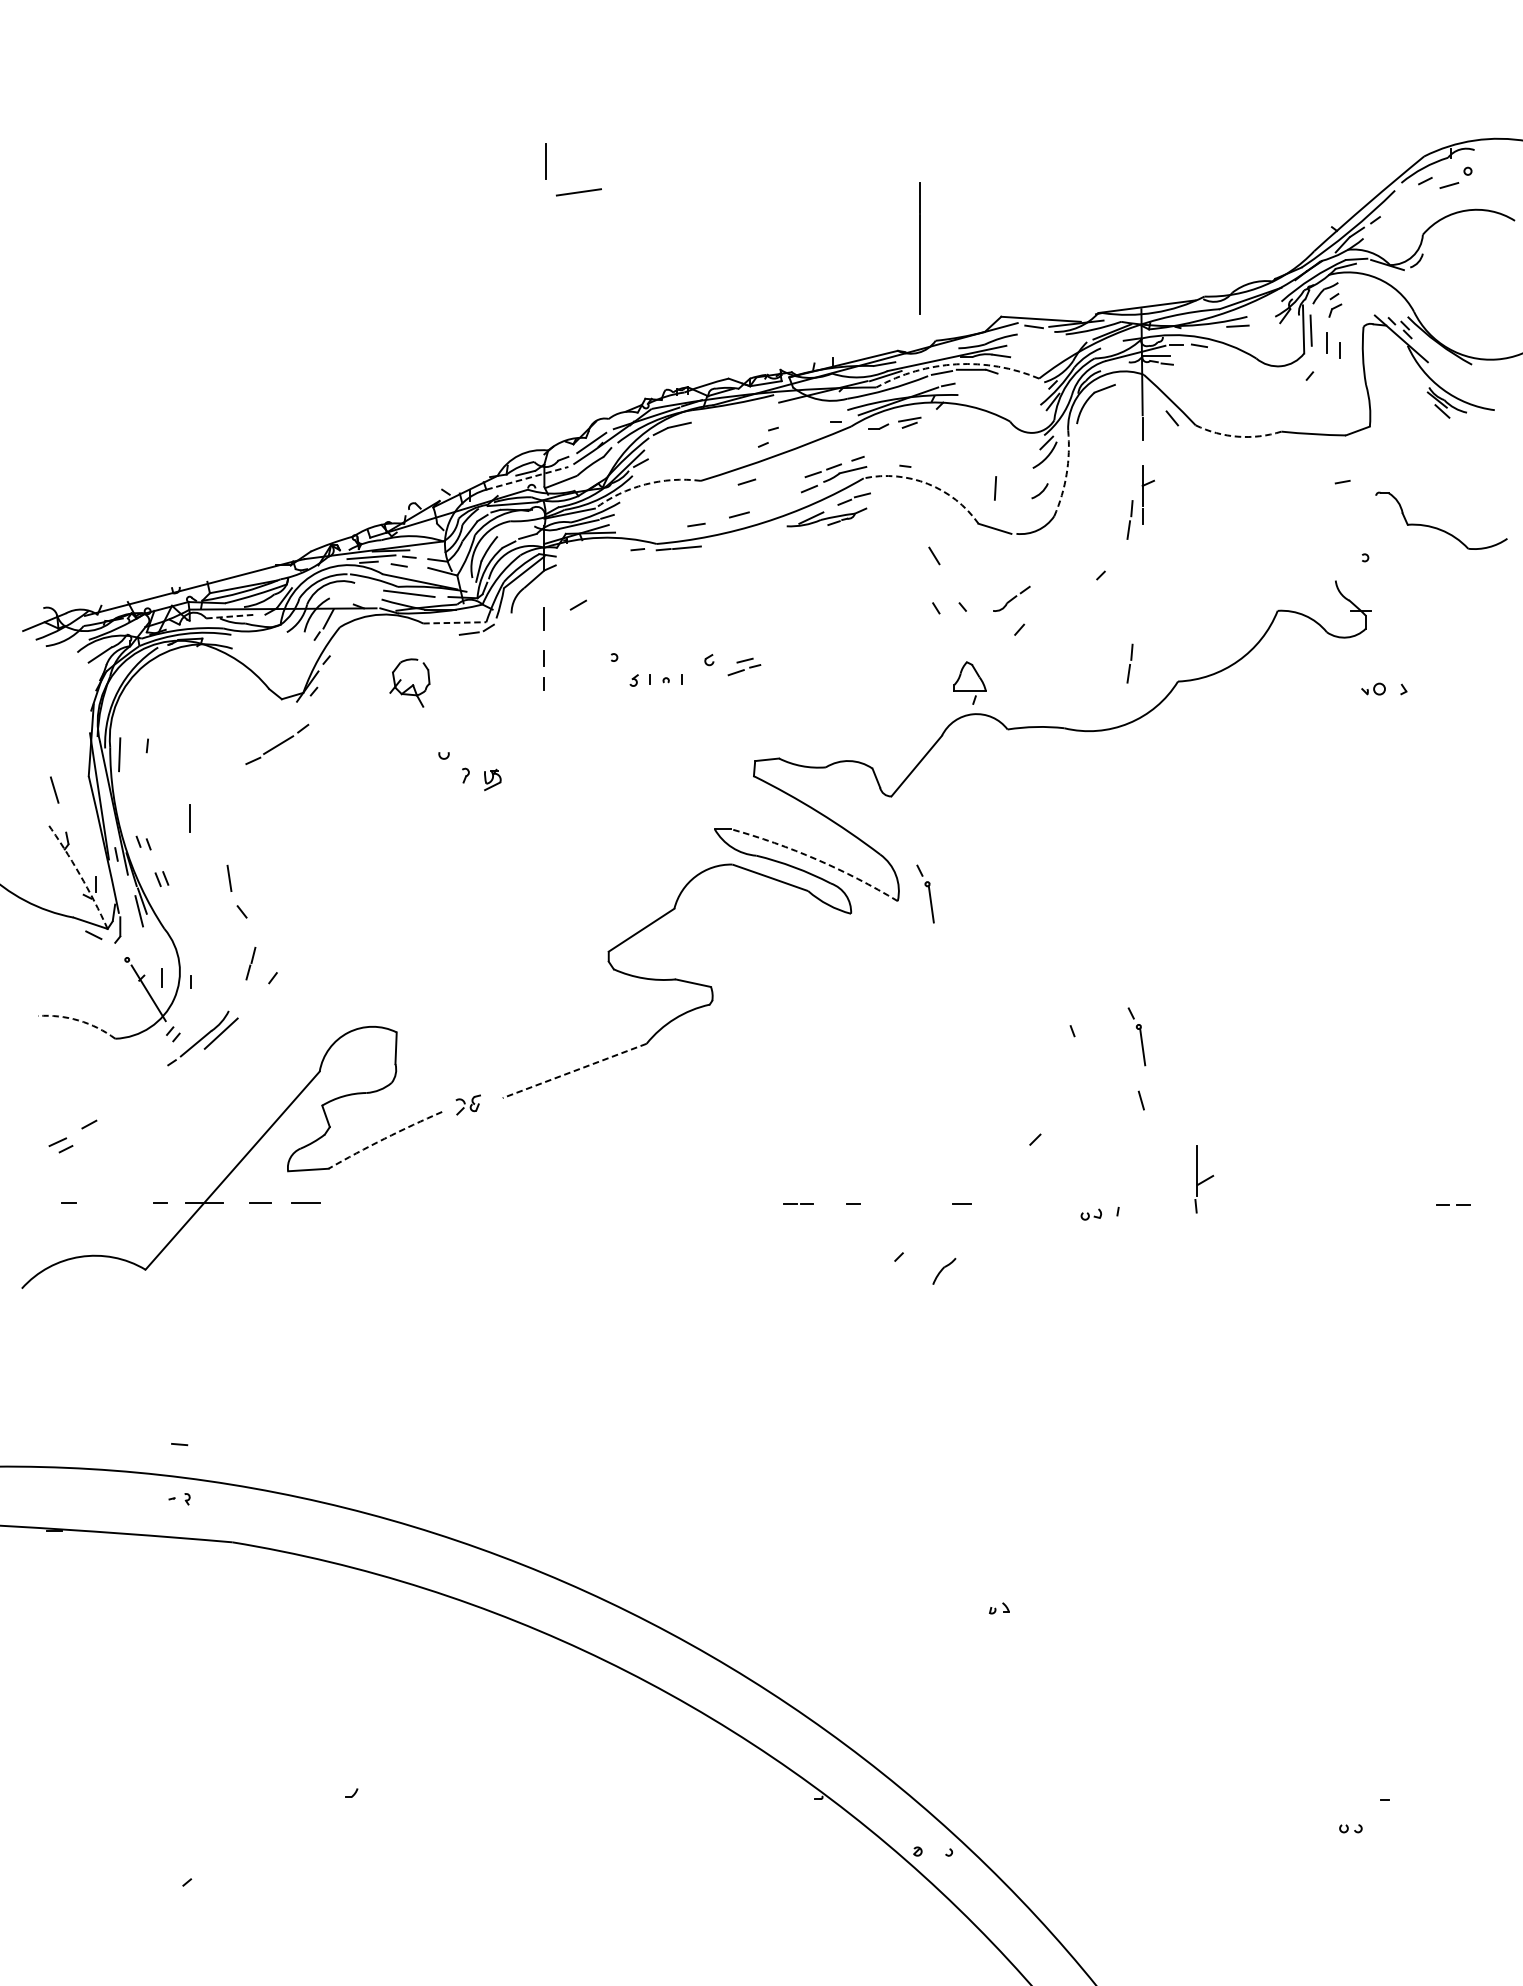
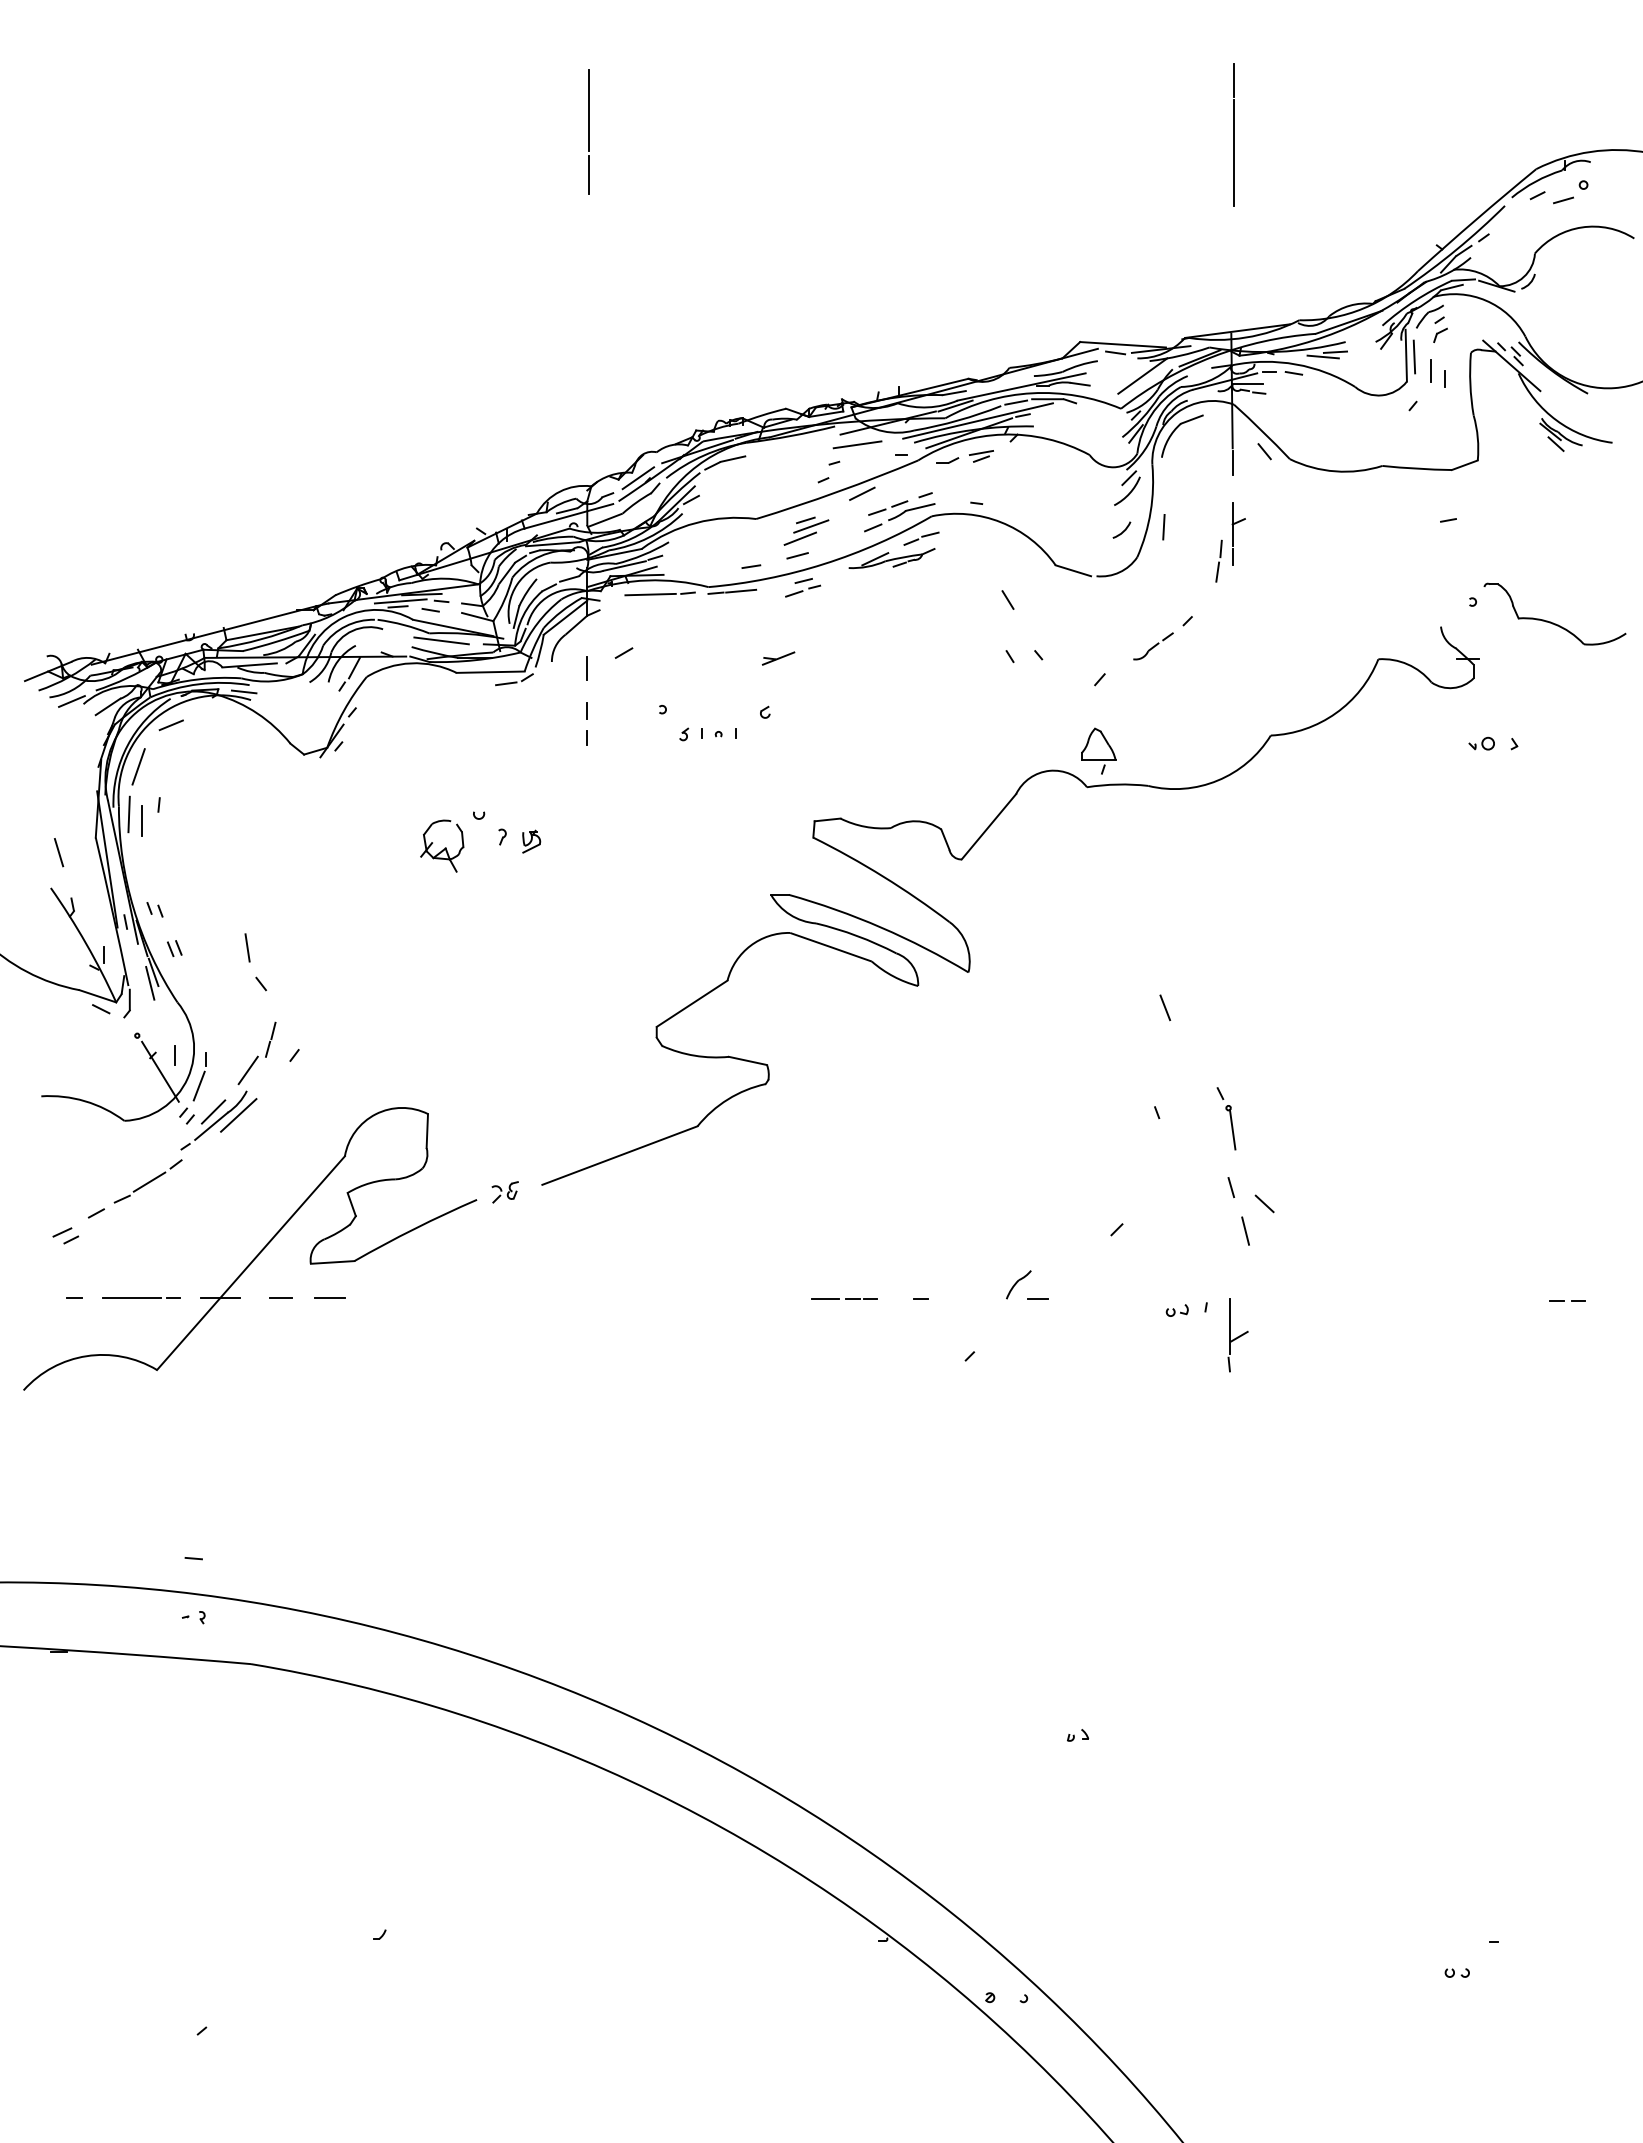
line: (545, 102) -> (588, 110), added
line: (578, 192) -> (857, 444), moved
line: (919, 247) -> (1233, 134), moved
line: (1225, 330) -> (1322, 356), added
line: (1059, 347) -> (1142, 375), added
arc: (957, 364) -> (1032, 393), dashed -> solid
line: (906, 389) -> (977, 420), added
arc: (1237, 436) -> (1335, 471), dashed -> solid
line: (799, 457) -> (862, 493), added
arc: (1066, 473) -> (1150, 511), dashed -> solid
line: (526, 478) -> (568, 516), dashed -> solid
arc: (928, 484) -> (1001, 522), dashed -> solid
arc: (645, 485) -> (696, 523), dashed -> solid
line: (752, 487) -> (811, 526), added
line: (995, 488) -> (1163, 527), moved
line: (742, 498) -> (800, 538), added
part: (1437, 527) -> (1550, 621), moved
line: (602, 550) -> (650, 594), added
part: (1011, 599) -> (1153, 646), moved
part: (721, 610) -> (778, 658), added
line: (232, 616) -> (250, 665), dashed -> solid
line: (455, 623) -> (491, 672), dashed -> solid
line: (225, 640) -> (243, 691), added
line: (66, 650) -> (71, 701), added
part: (1129, 662) -> (1218, 715), removed
part: (744, 666) -> (803, 587), moved
line: (158, 672) -> (170, 725), added
part: (410, 682) -> (442, 845), moved
part: (970, 682) -> (1098, 750), moved
line: (128, 710) -> (138, 766), added
part: (276, 744) -> (147, 1181), moved
line: (189, 817) -> (141, 820), moved
arc: (817, 859) -> (881, 927), dashed -> solid
arc: (80, 874) -> (86, 943), dashed -> solid
part: (925, 893) -> (998, 964), removed
line: (1080, 933) -> (1165, 1007), added
line: (229, 992) -> (247, 1070), added
line: (183, 1005) -> (198, 1085), added
arc: (79, 1020) -> (85, 1101), dashed -> solid
line: (197, 1030) -> (213, 1111), added
line: (574, 1070) -> (619, 1155), dashed -> solid
line: (1172, 1115) -> (1264, 1203), added
arc: (384, 1138) -> (414, 1228), dashed -> solid
line: (1154, 1140) -> (1245, 1230), added
part: (1203, 1179) -> (1237, 1335), moved
line: (121, 1202) -> (131, 1297), added
line: (765, 1204) -> (825, 1299), added
part: (944, 1271) -> (1018, 1284), moved

